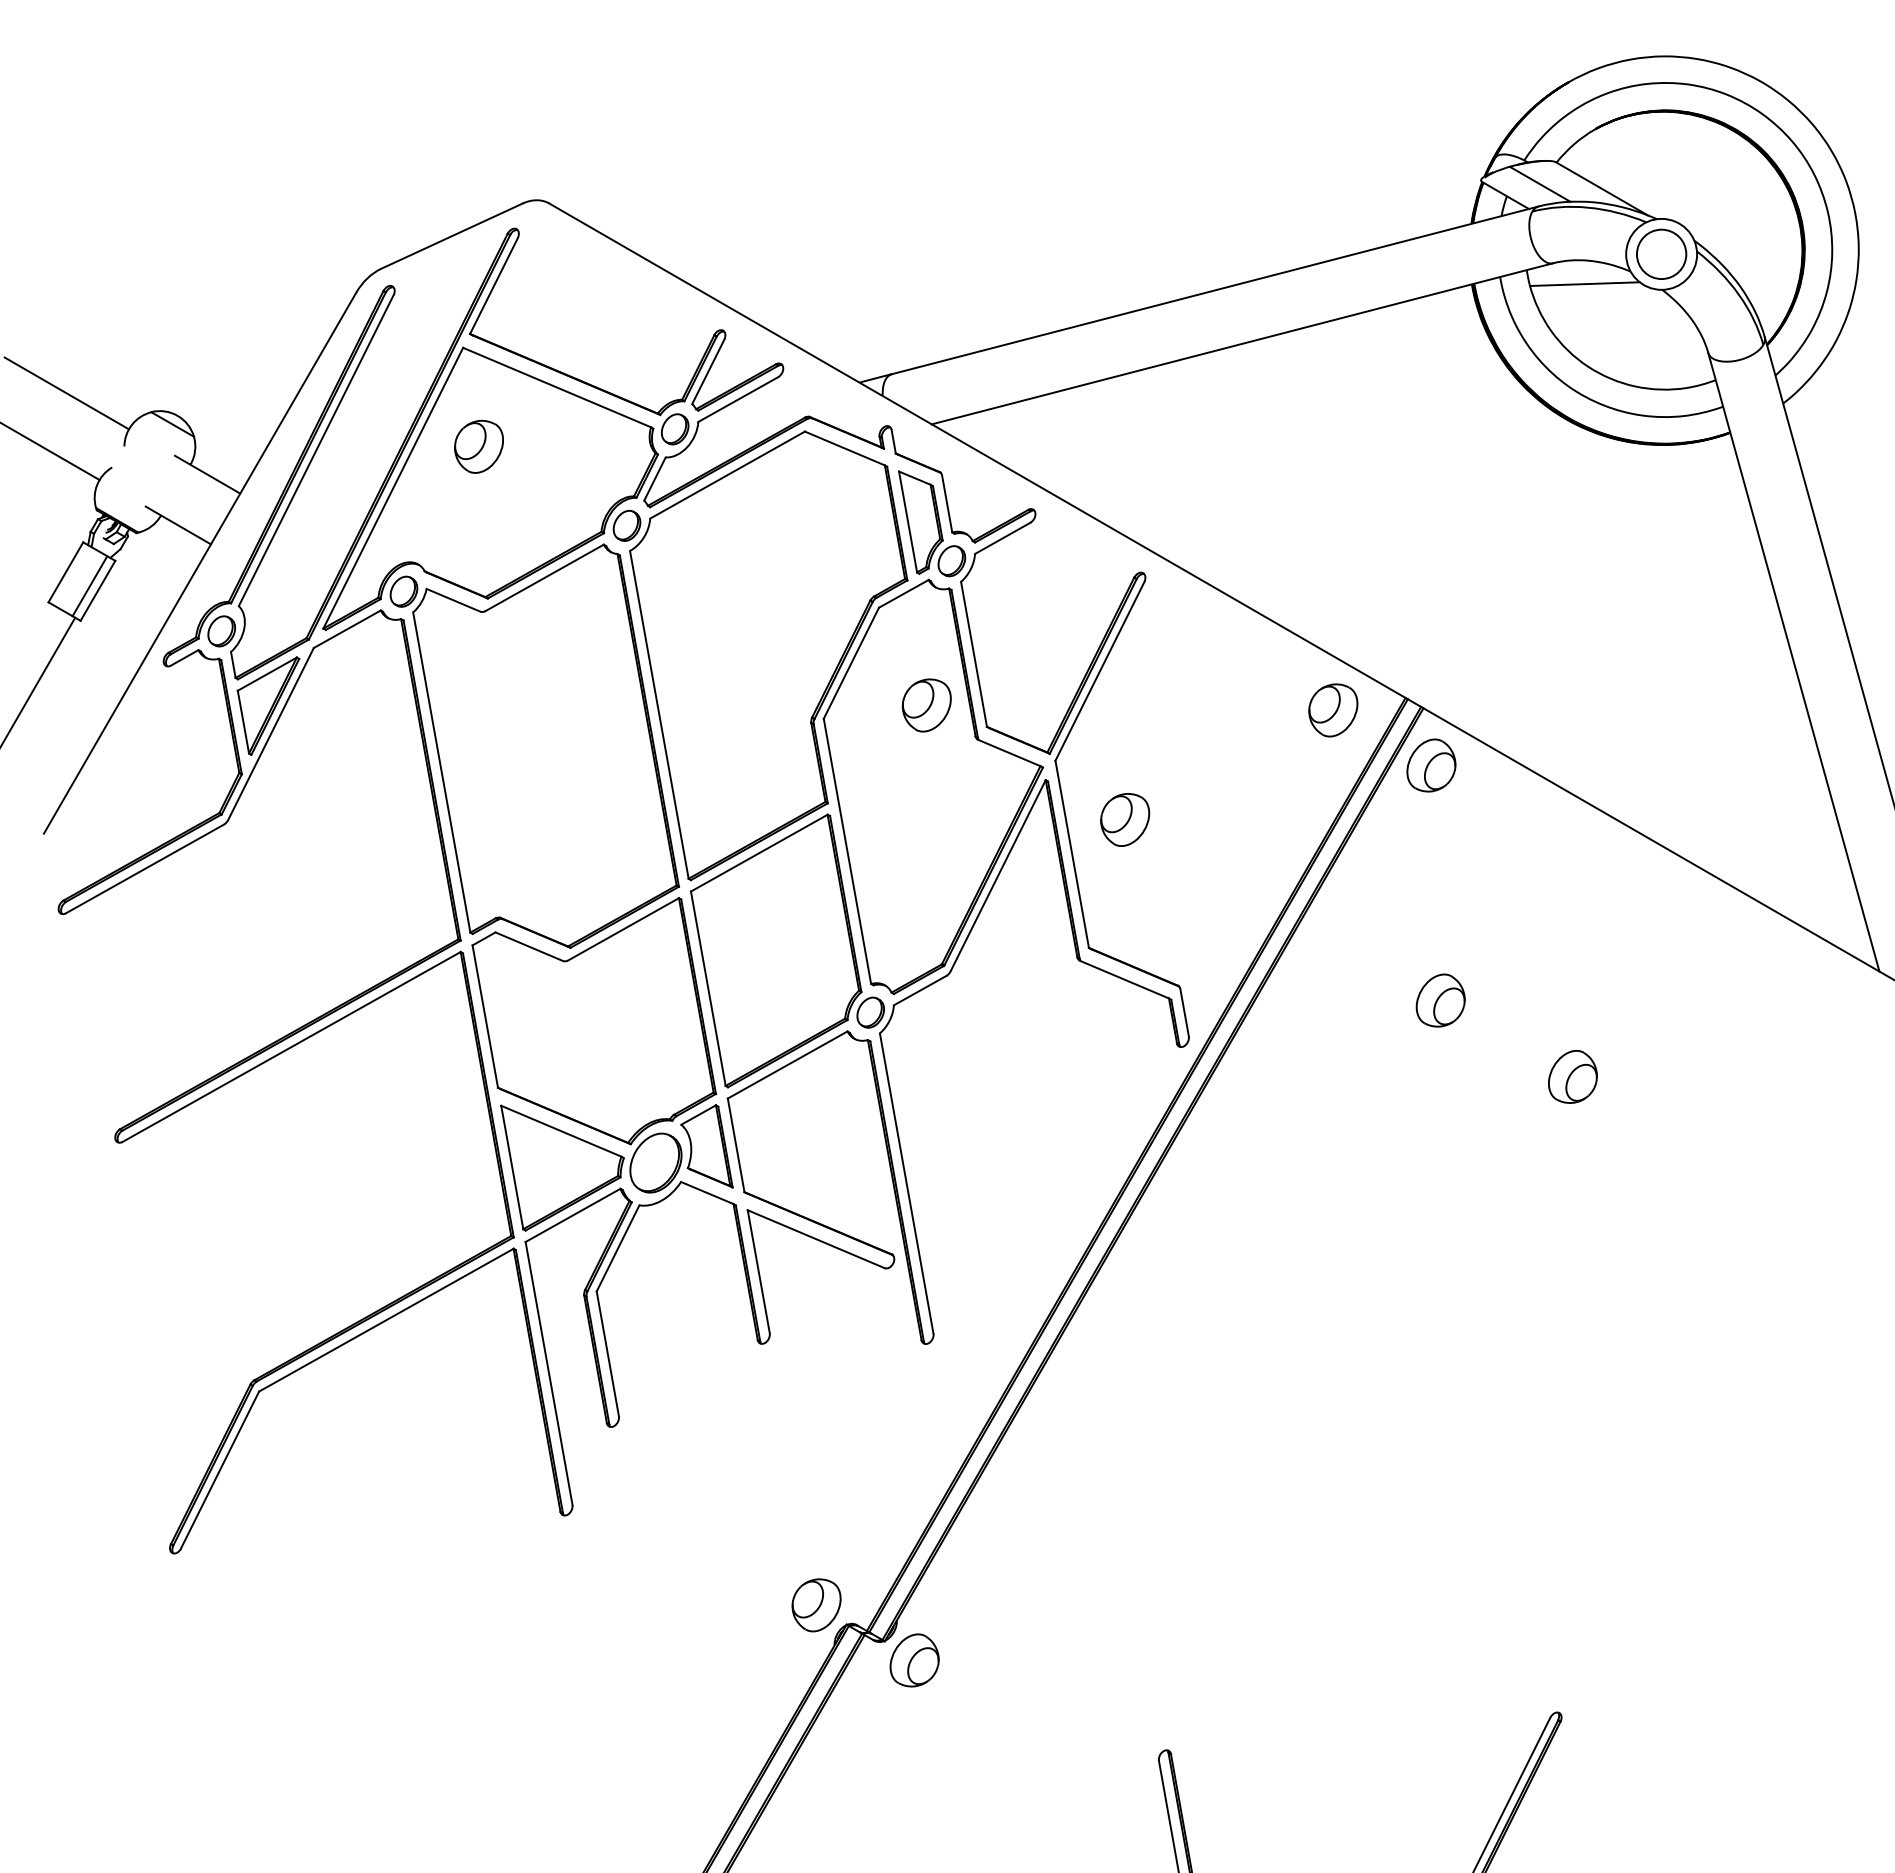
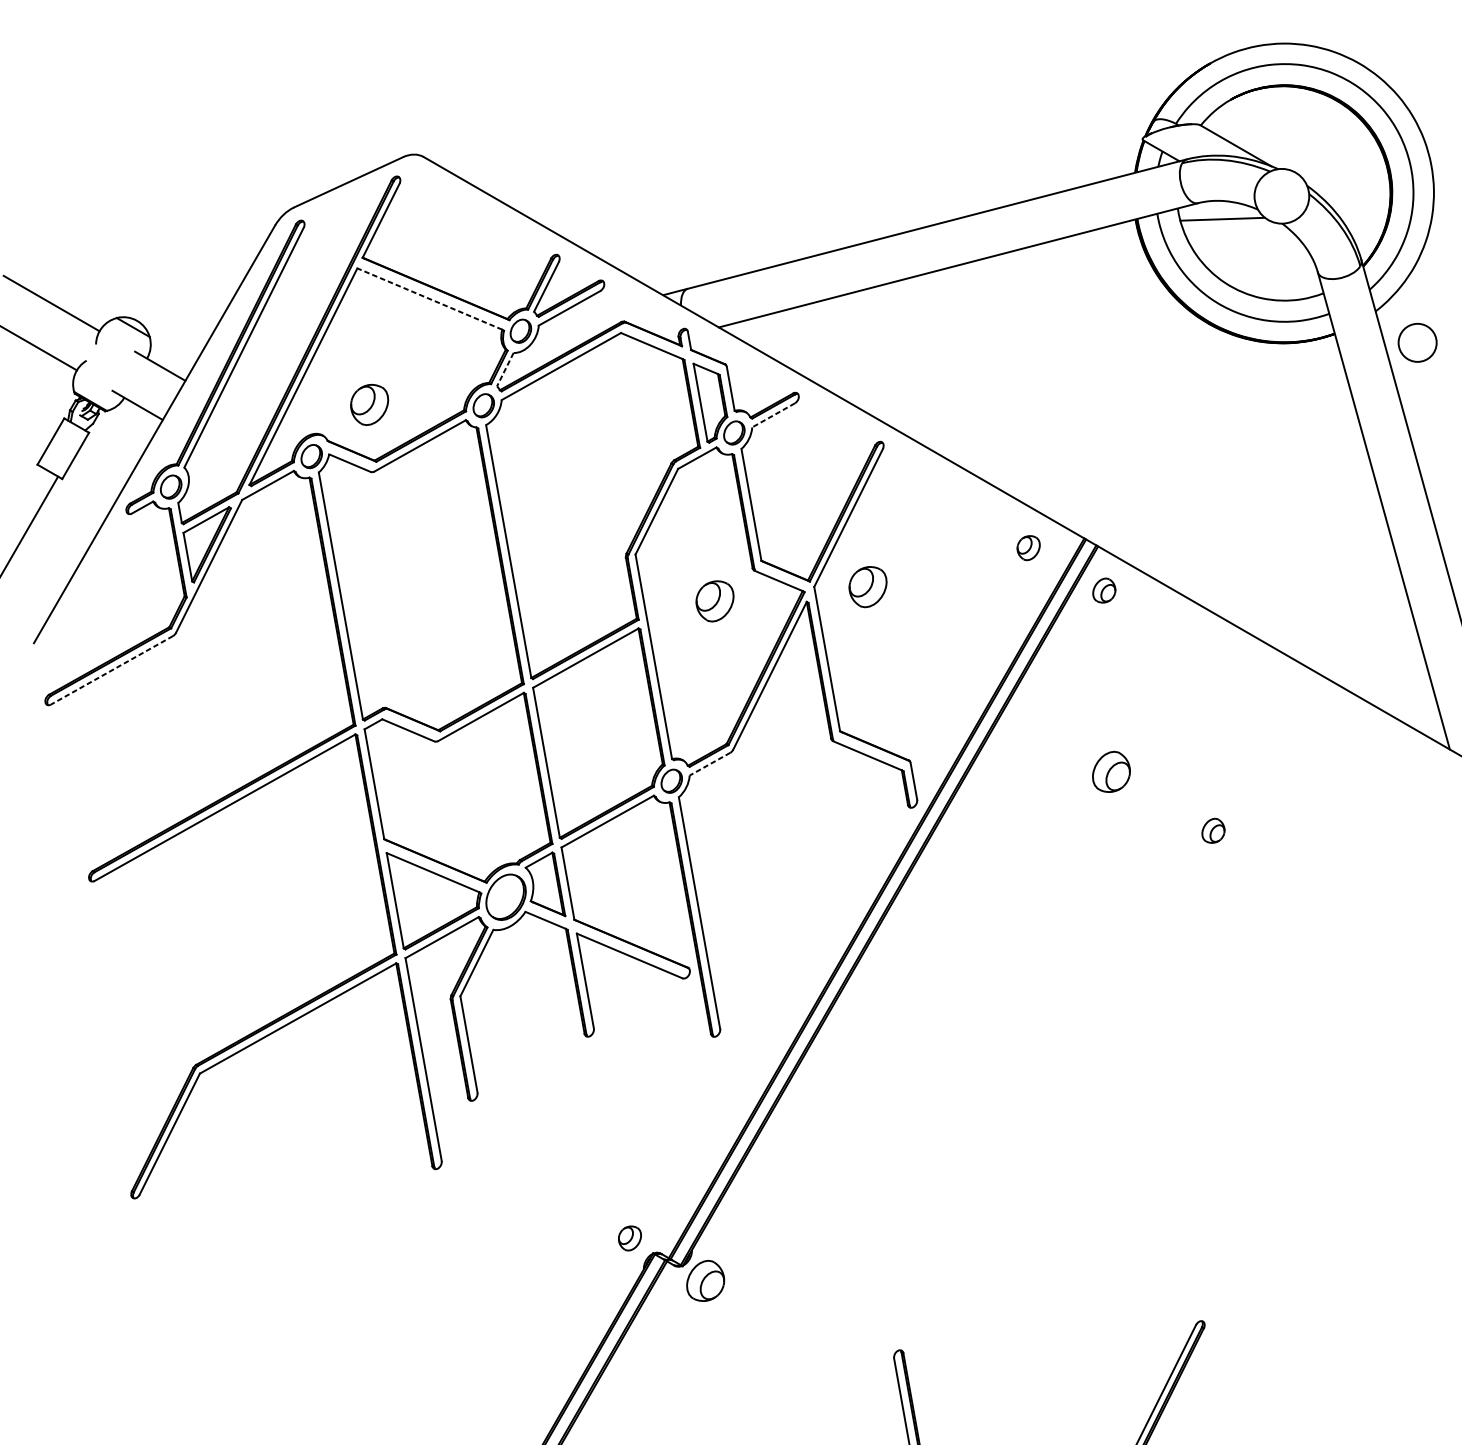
line: (1540, 183) -> (1188, 141), removed
circle: (1661, 253) -> (1417, 342), moved
line: (557, 387) -> (430, 299), solid -> dashed
part: (478, 446) -> (369, 404), moved
line: (654, 479) -> (504, 369), solid -> dashed
line: (1002, 538) -> (773, 415), solid -> dashed
line: (89, 586) -> (69, 452), removed
part: (926, 705) -> (714, 601), moved
part: (1333, 710) -> (1028, 548), size x0.6
part: (1431, 765) -> (1104, 590), size x0.6
part: (1125, 819) -> (868, 586), moved
line: (145, 868) -> (112, 670), solid -> dashed
line: (919, 990) -> (709, 764), solid -> dashed
part: (1572, 1076) -> (1213, 830), size x0.6
part: (816, 1605) -> (629, 1238), size x0.6

